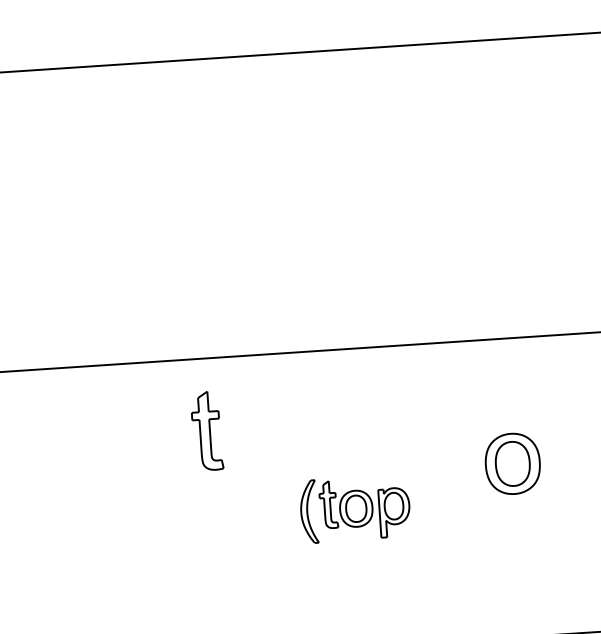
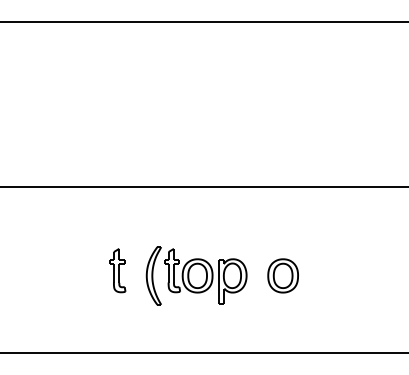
part: (206, 430) -> (117, 270), moved
part: (511, 463) -> (282, 275), moved
part: (355, 508) -> (196, 275), size x1.67

